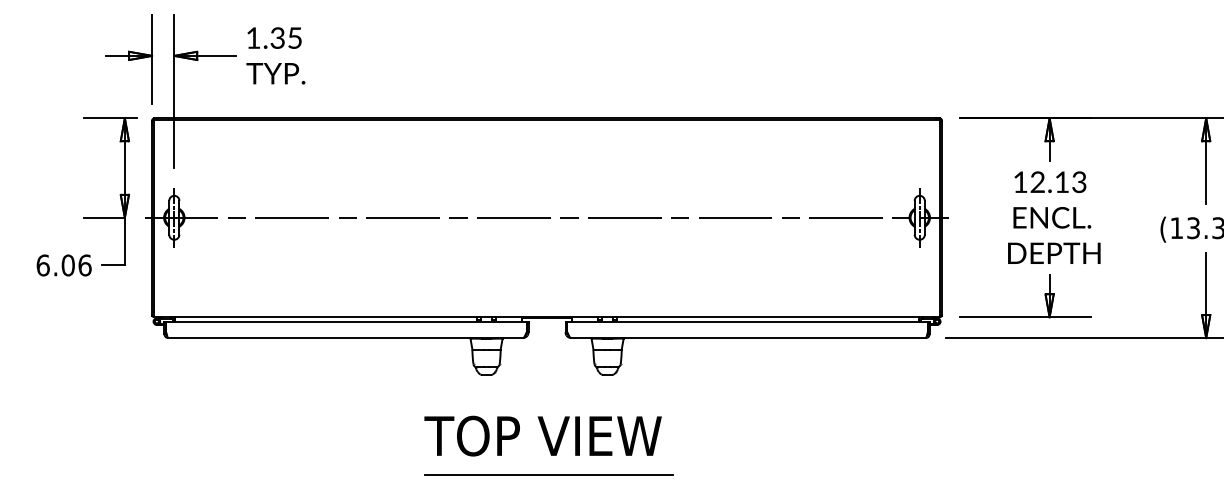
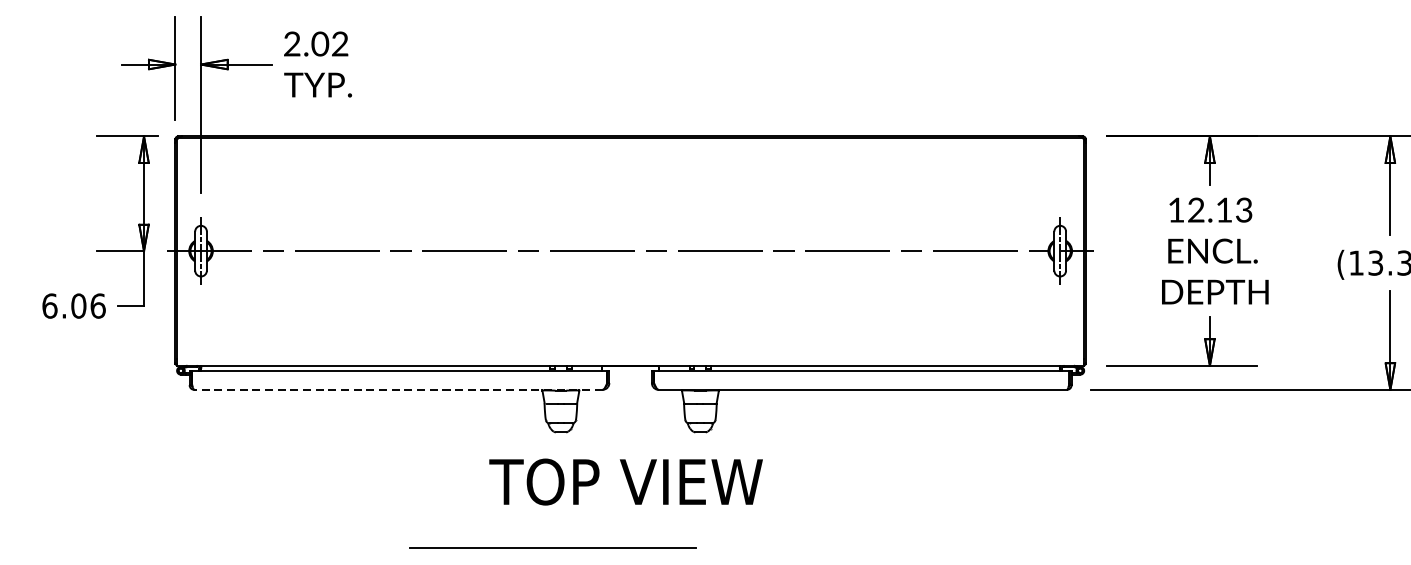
text: (274, 37) -> (316, 43), 1.35 -> 2.02
line: (345, 338) -> (398, 390), solid -> dashed
text: (542, 435) -> (625, 481), moved
line: (548, 474) -> (552, 547), moved

